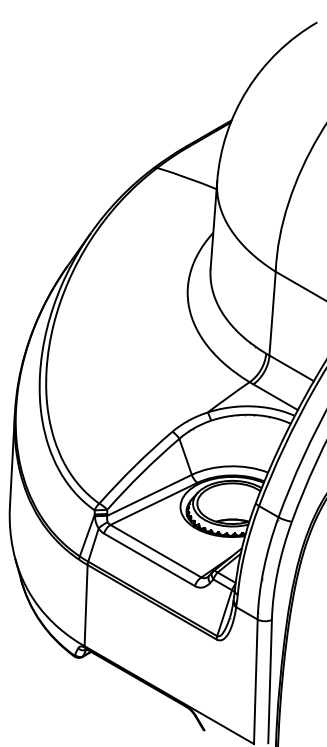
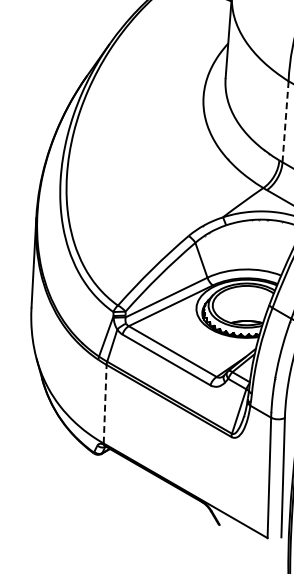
line: (272, 313) -> (285, 121), solid -> dashed
line: (86, 605) -> (105, 404), solid -> dashed

